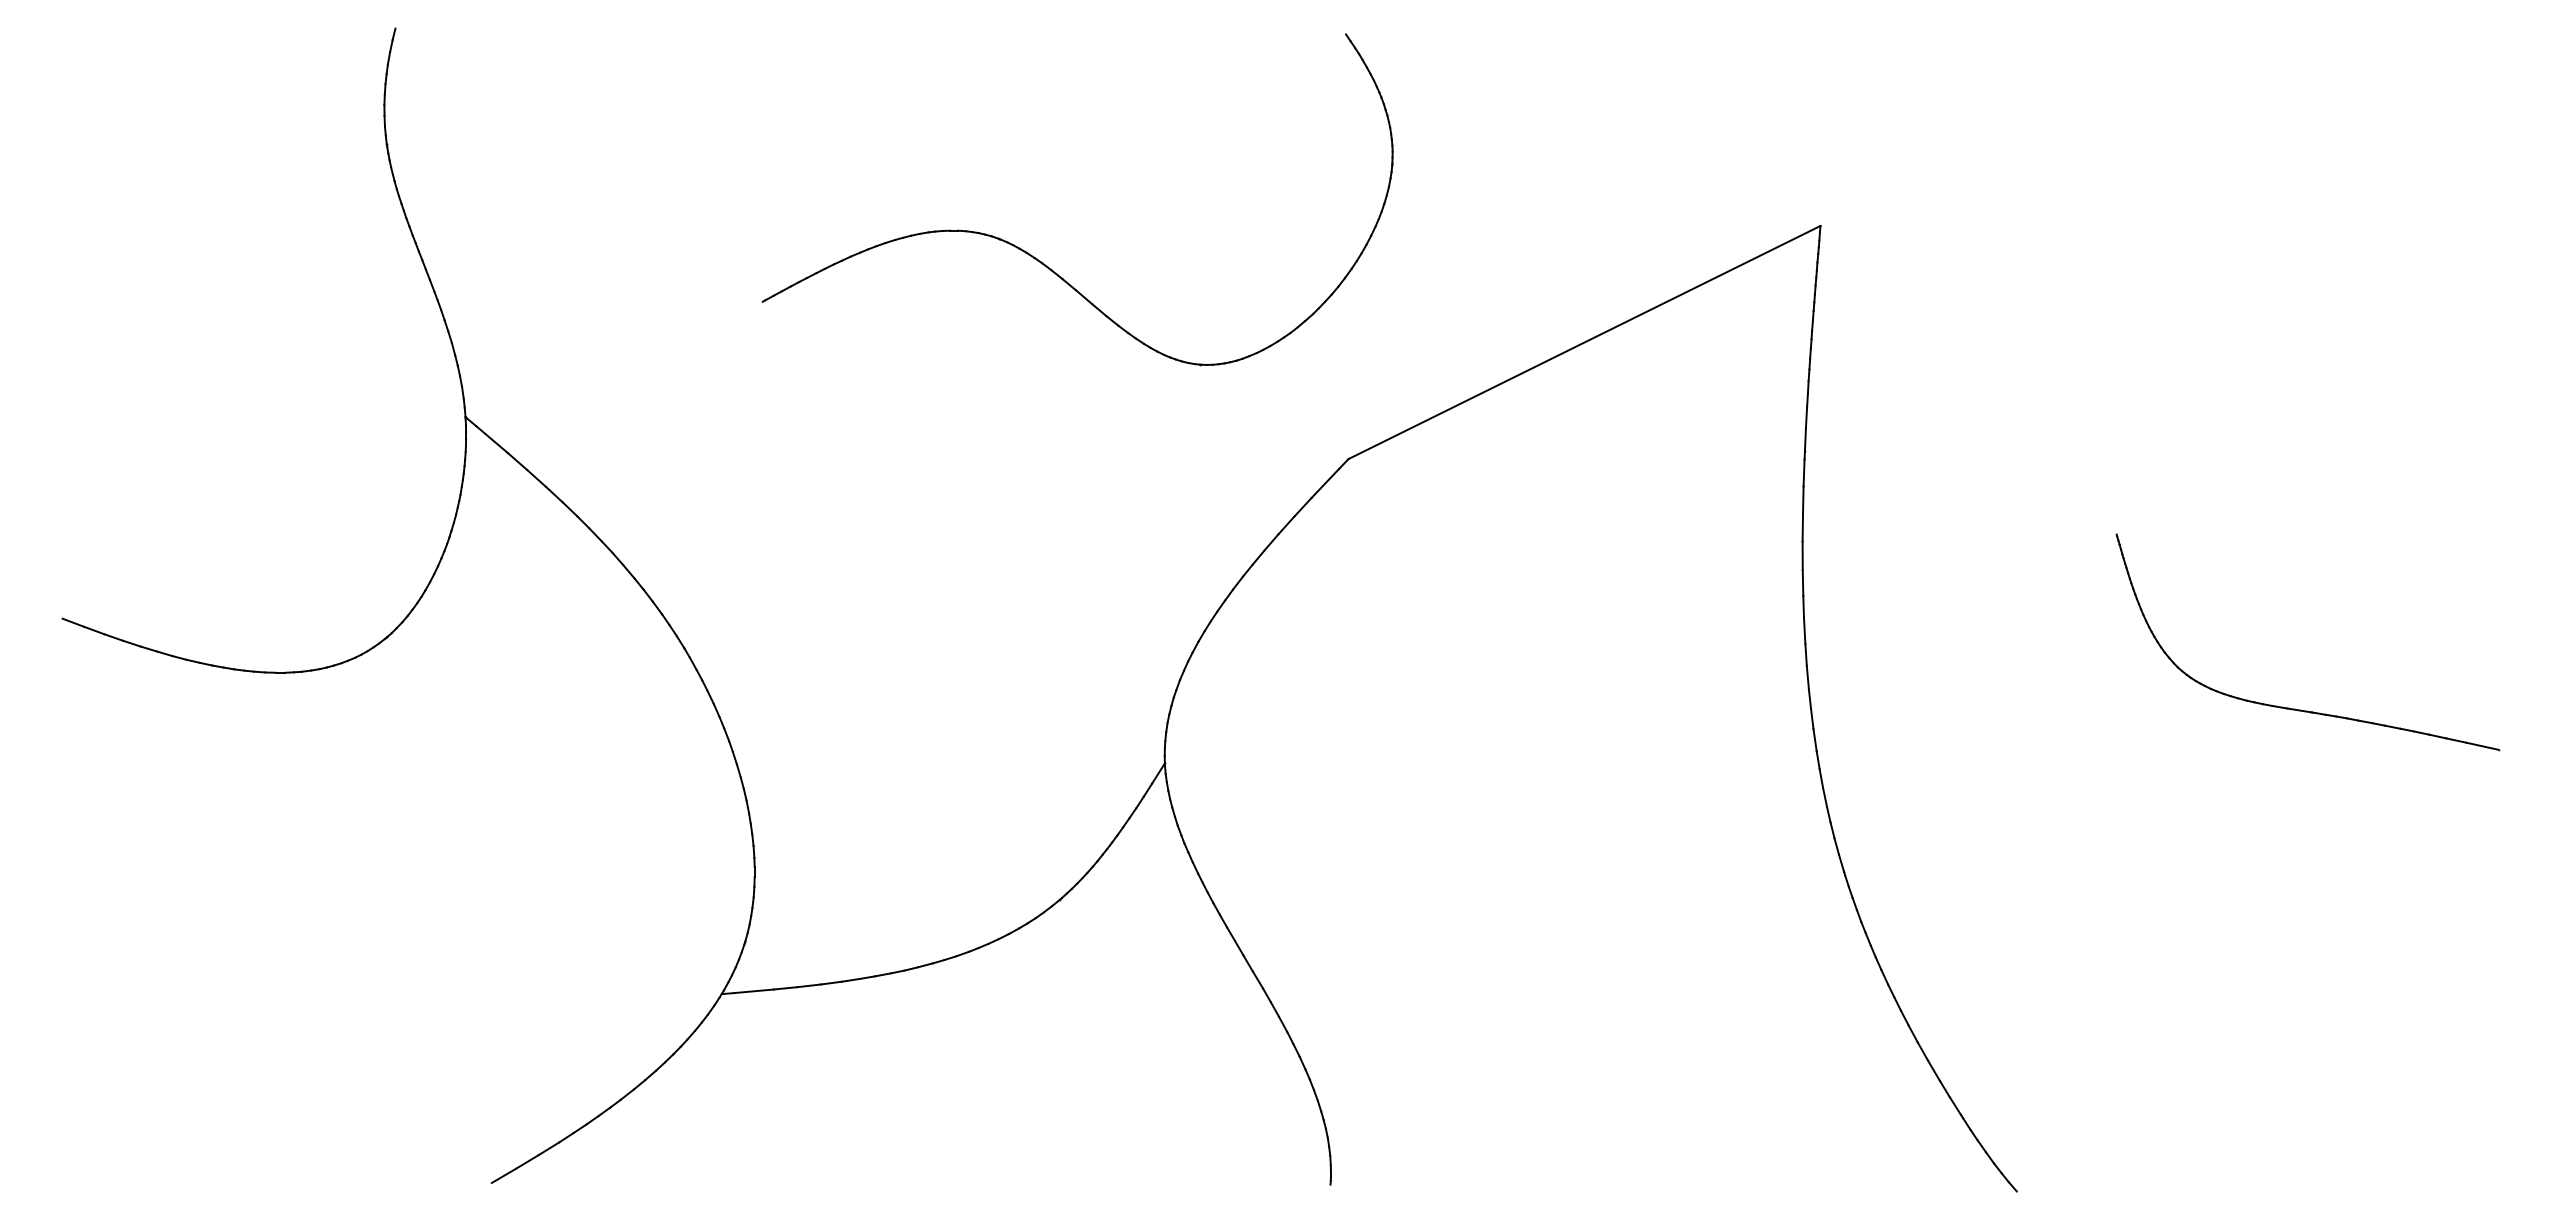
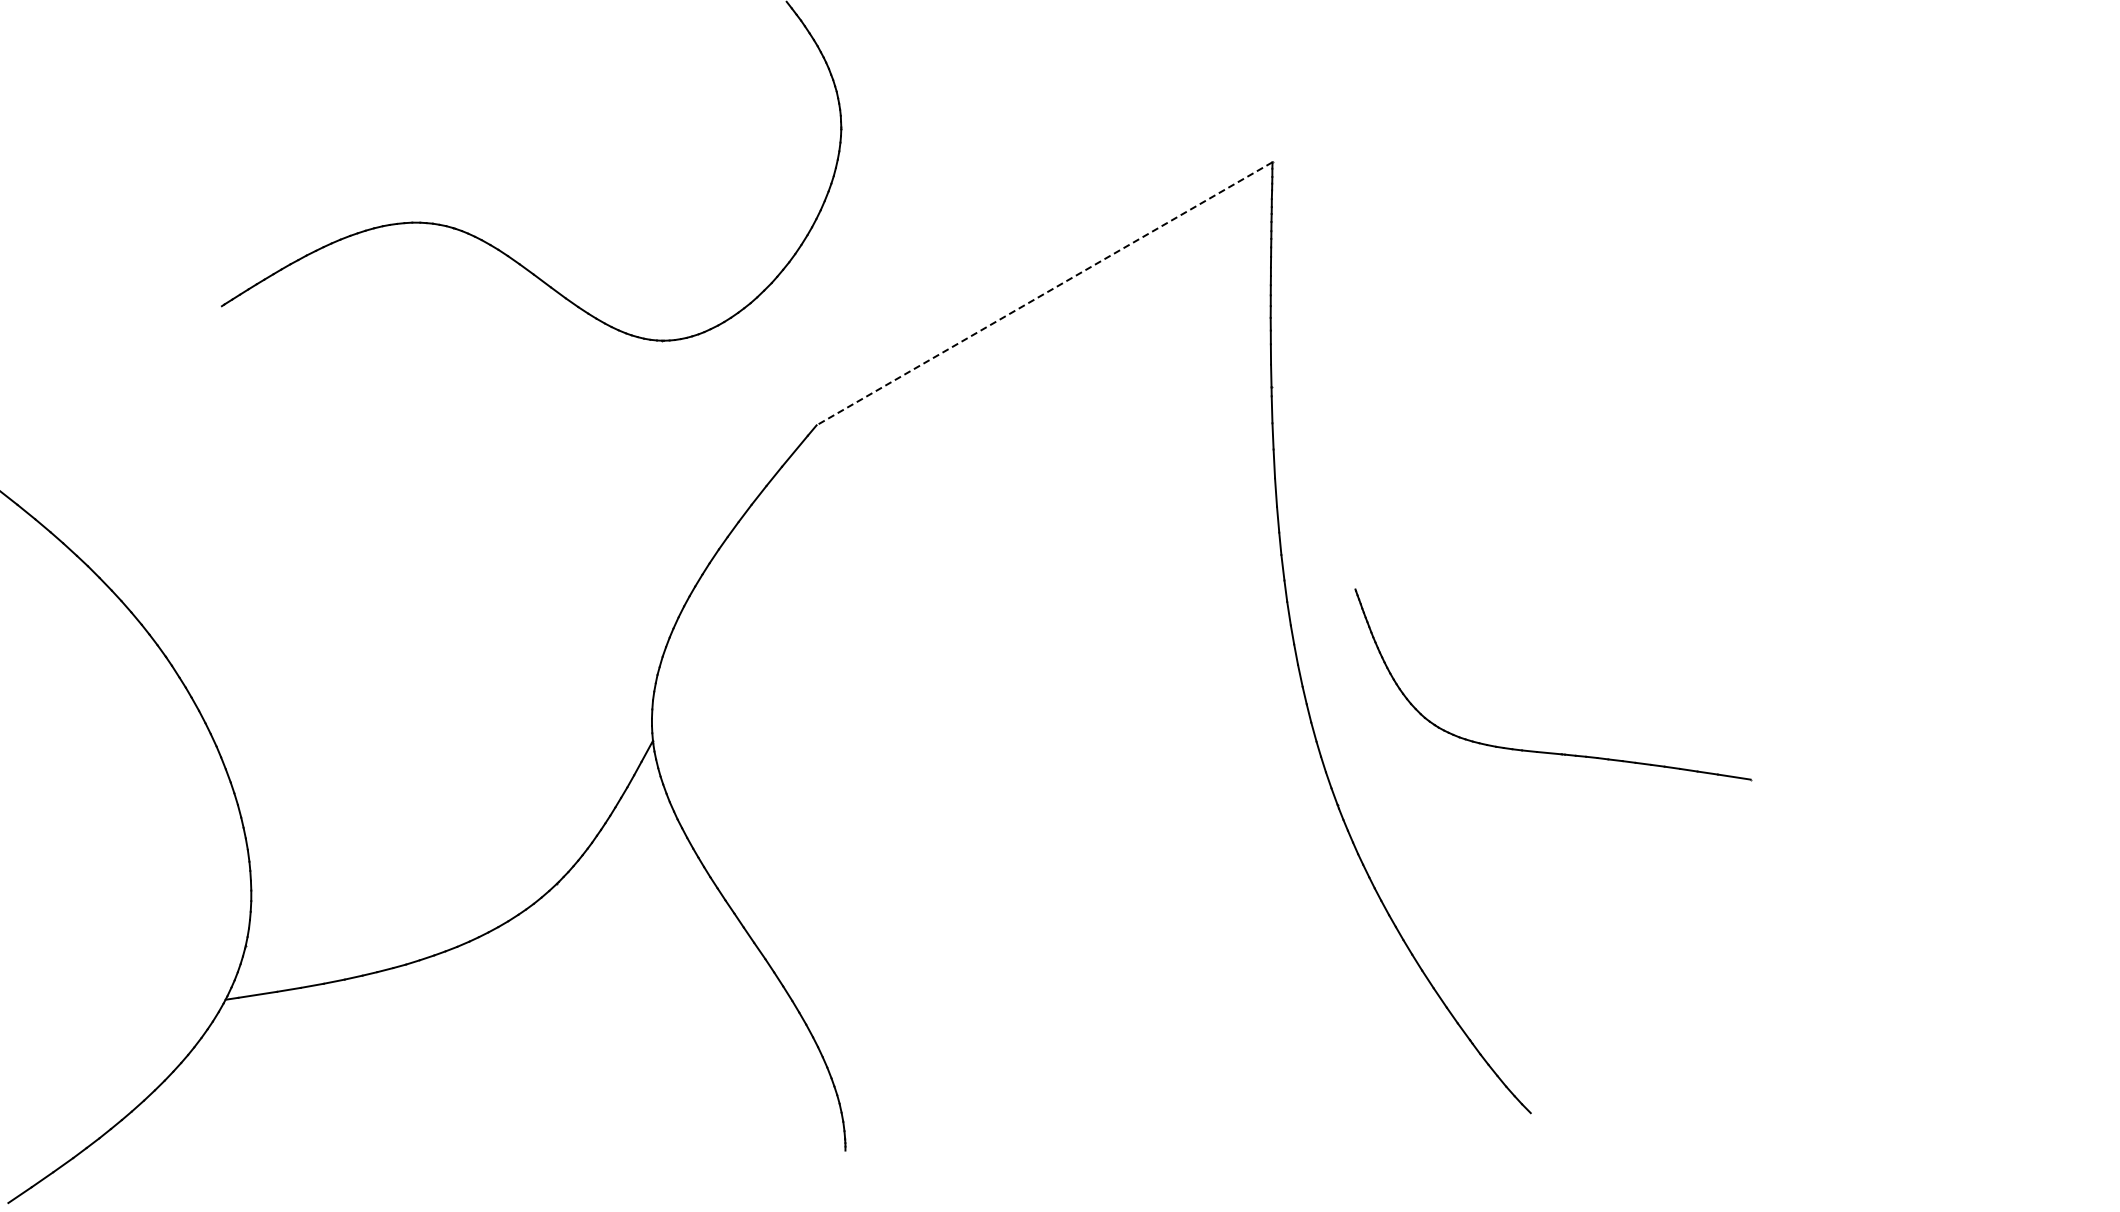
line: (1584, 342) -> (1044, 293), solid -> dashed
part: (2295, 708) -> (1545, 751), moved

